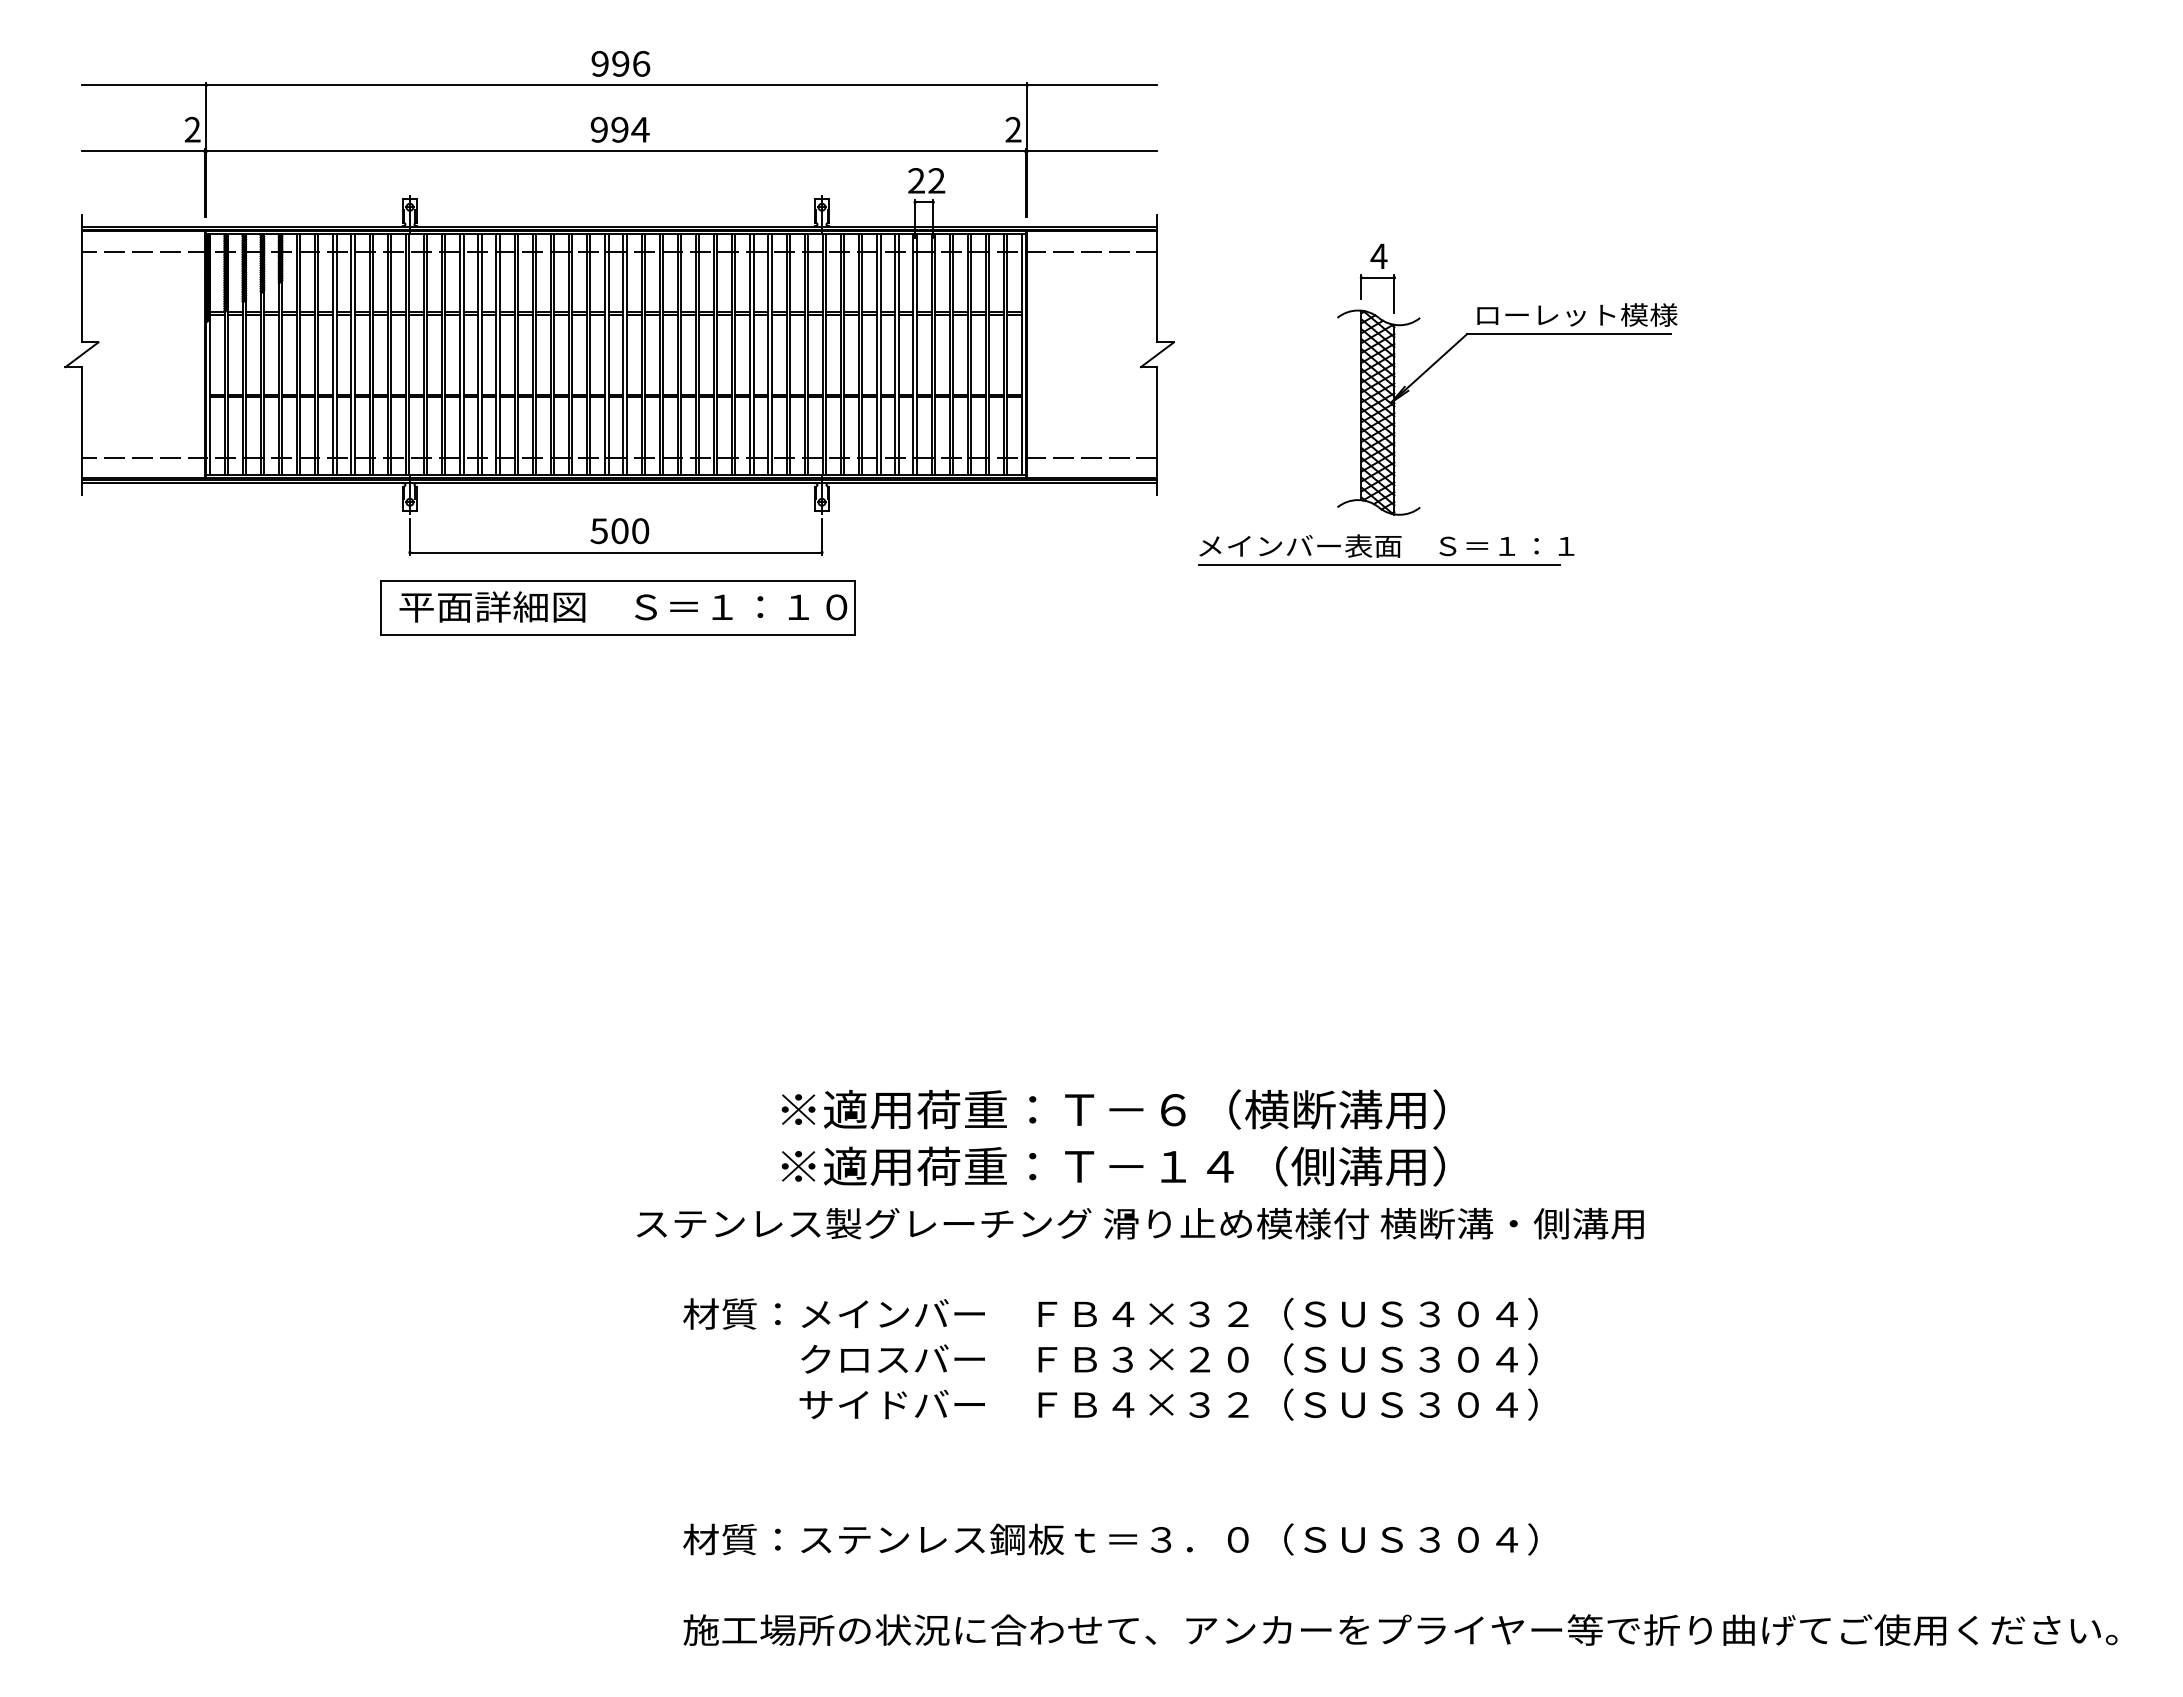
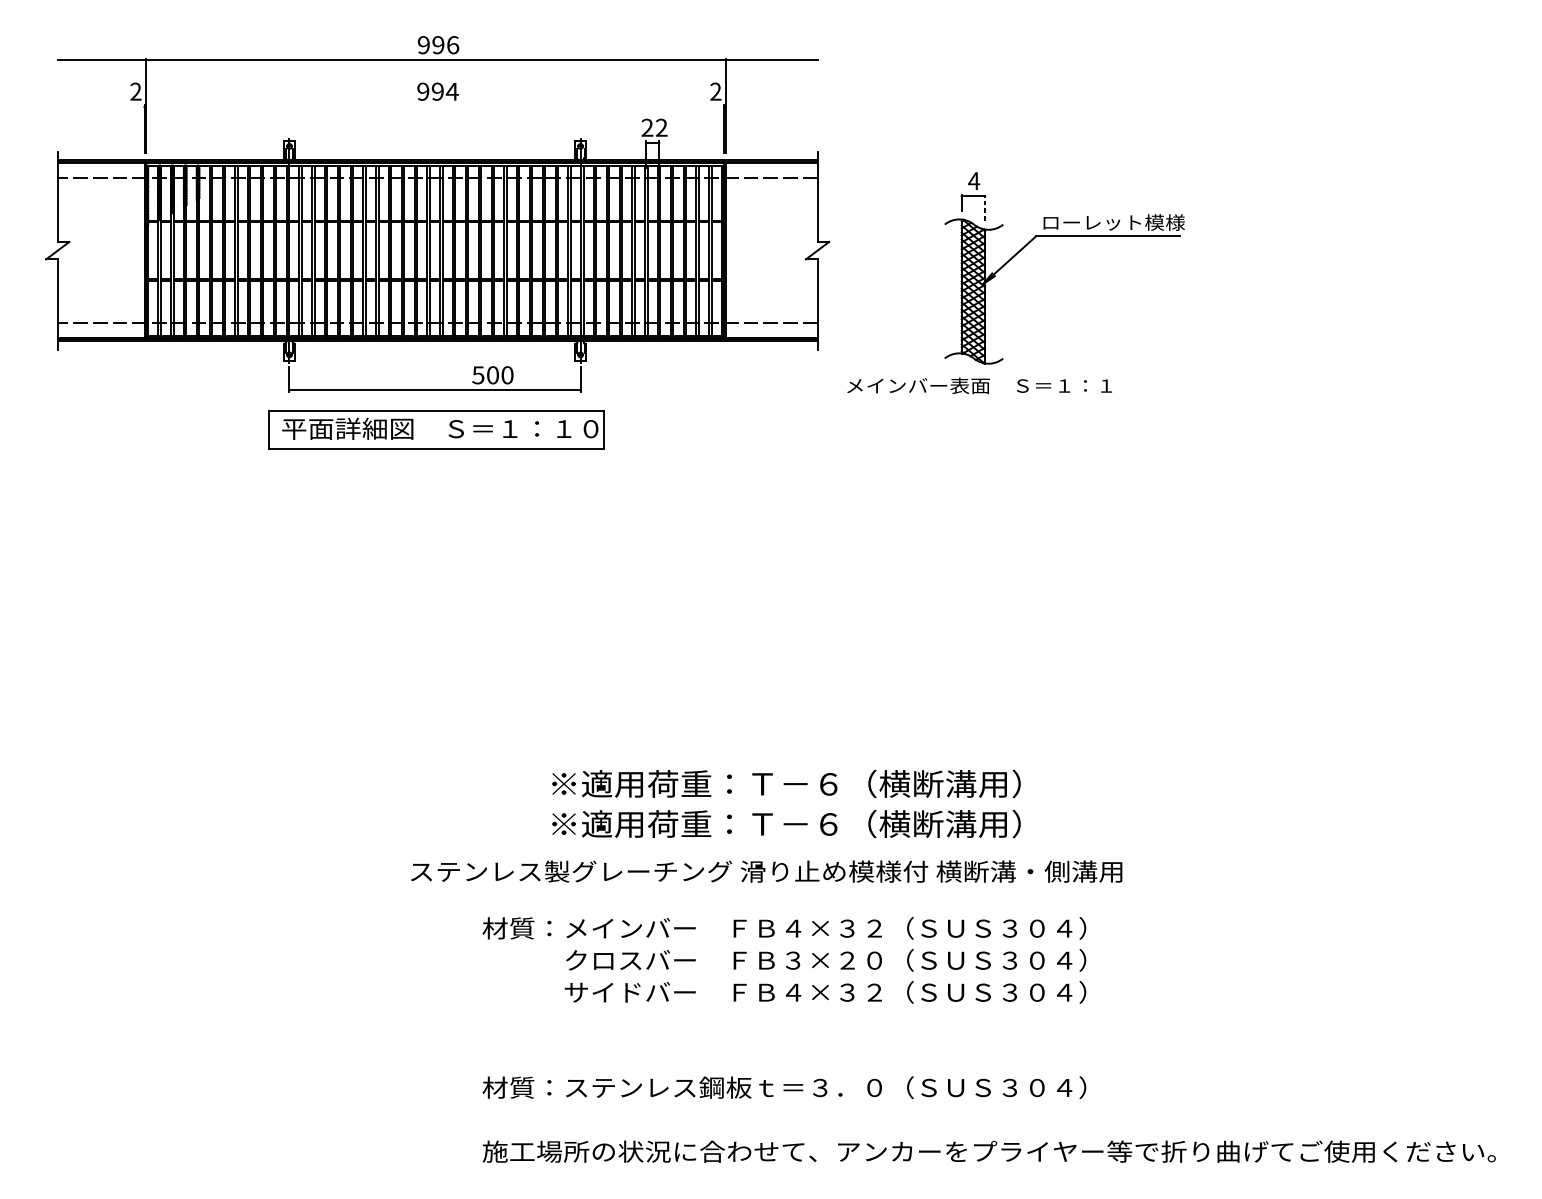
line: (619, 151) -> (437, 107), removed
line: (1394, 294) -> (985, 208), solid -> dashed
text: (619, 531) -> (492, 375), moved
line: (1378, 564) -> (973, 398), removed
text: (1248, 1166) -> (881, 824), ※適用荷重：Ｔ－１４（側溝用） -> ※適用荷重：Ｔ－６（横断溝用）
text: (1139, 1223) -> (766, 871), moved

